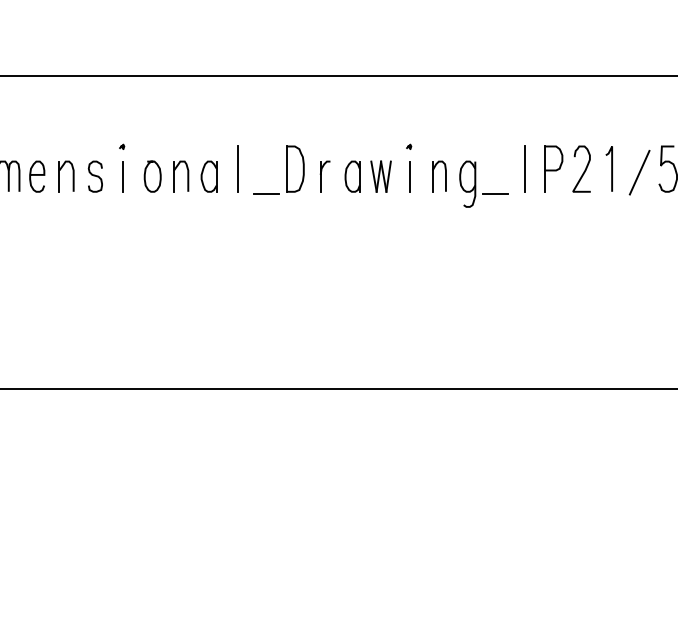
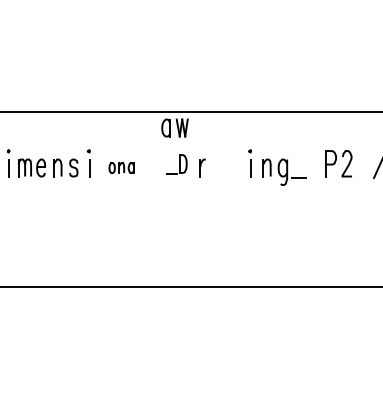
line: (237, 168) -> (153, 163), removed
line: (525, 168) -> (315, 163), removed
curve: (611, 168) -> (363, 163), removed
part: (278, 170) -> (176, 164), size x0.7
part: (180, 175) -> (121, 167), size x0.6
part: (367, 175) -> (174, 127), moved

